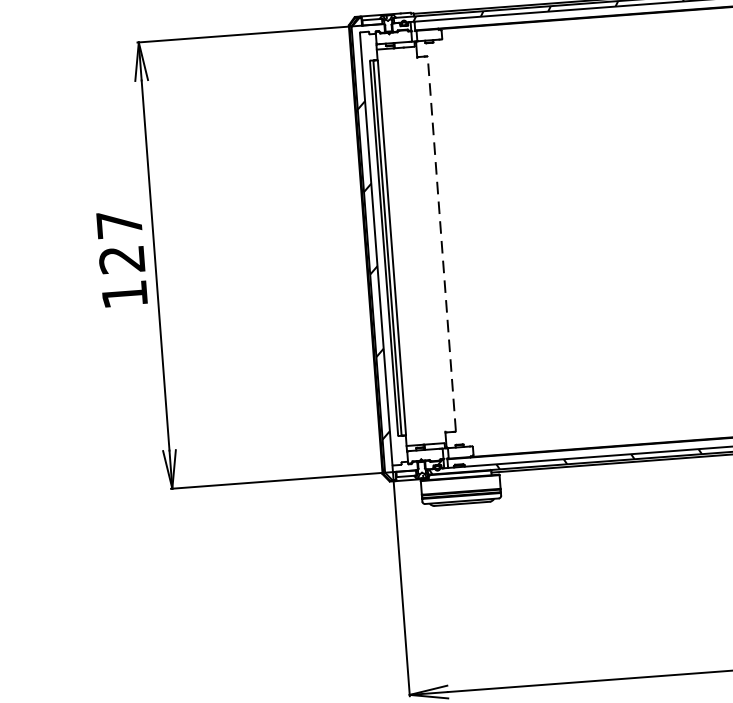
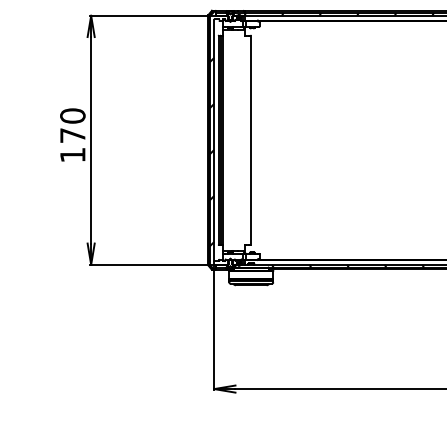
text: (120, 241) -> (72, 125), 127 -> 170
line: (441, 242) -> (250, 139), dashed -> solid

